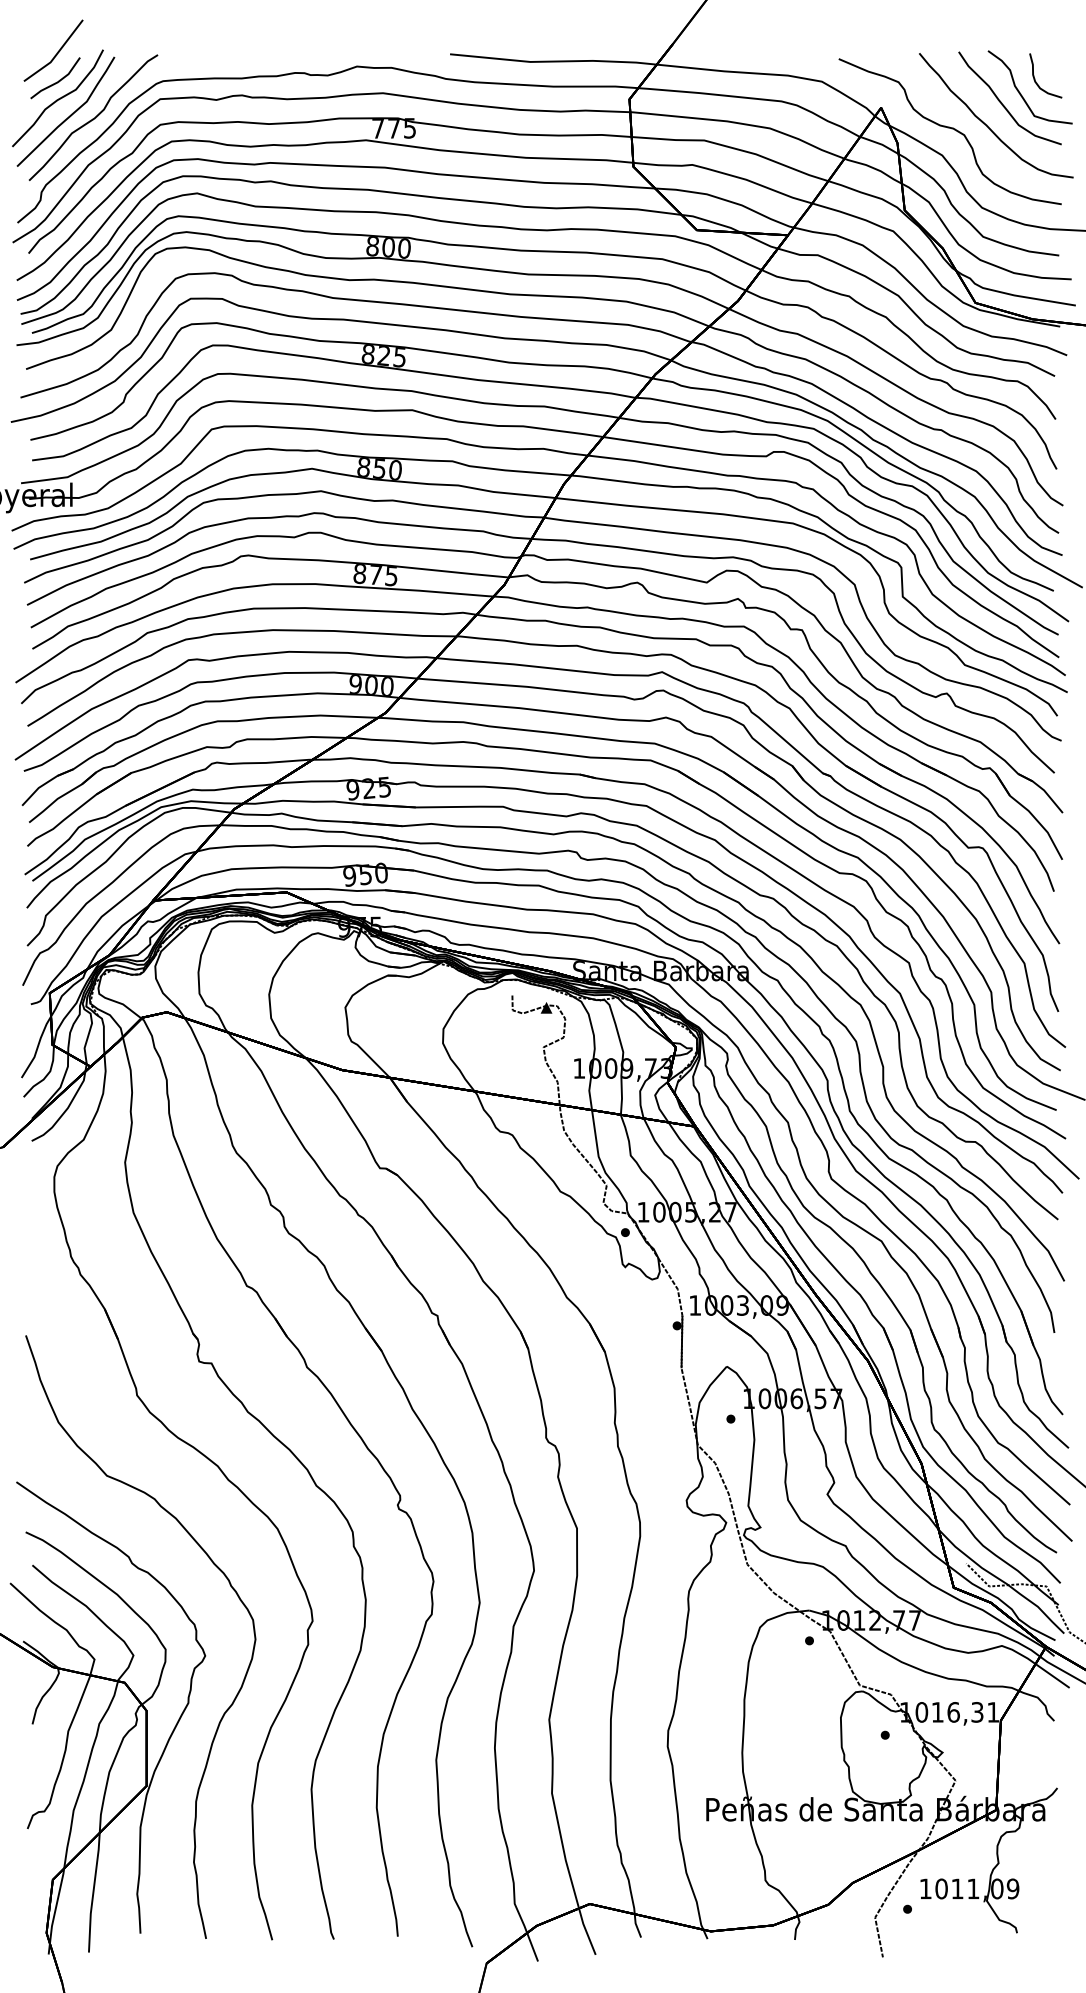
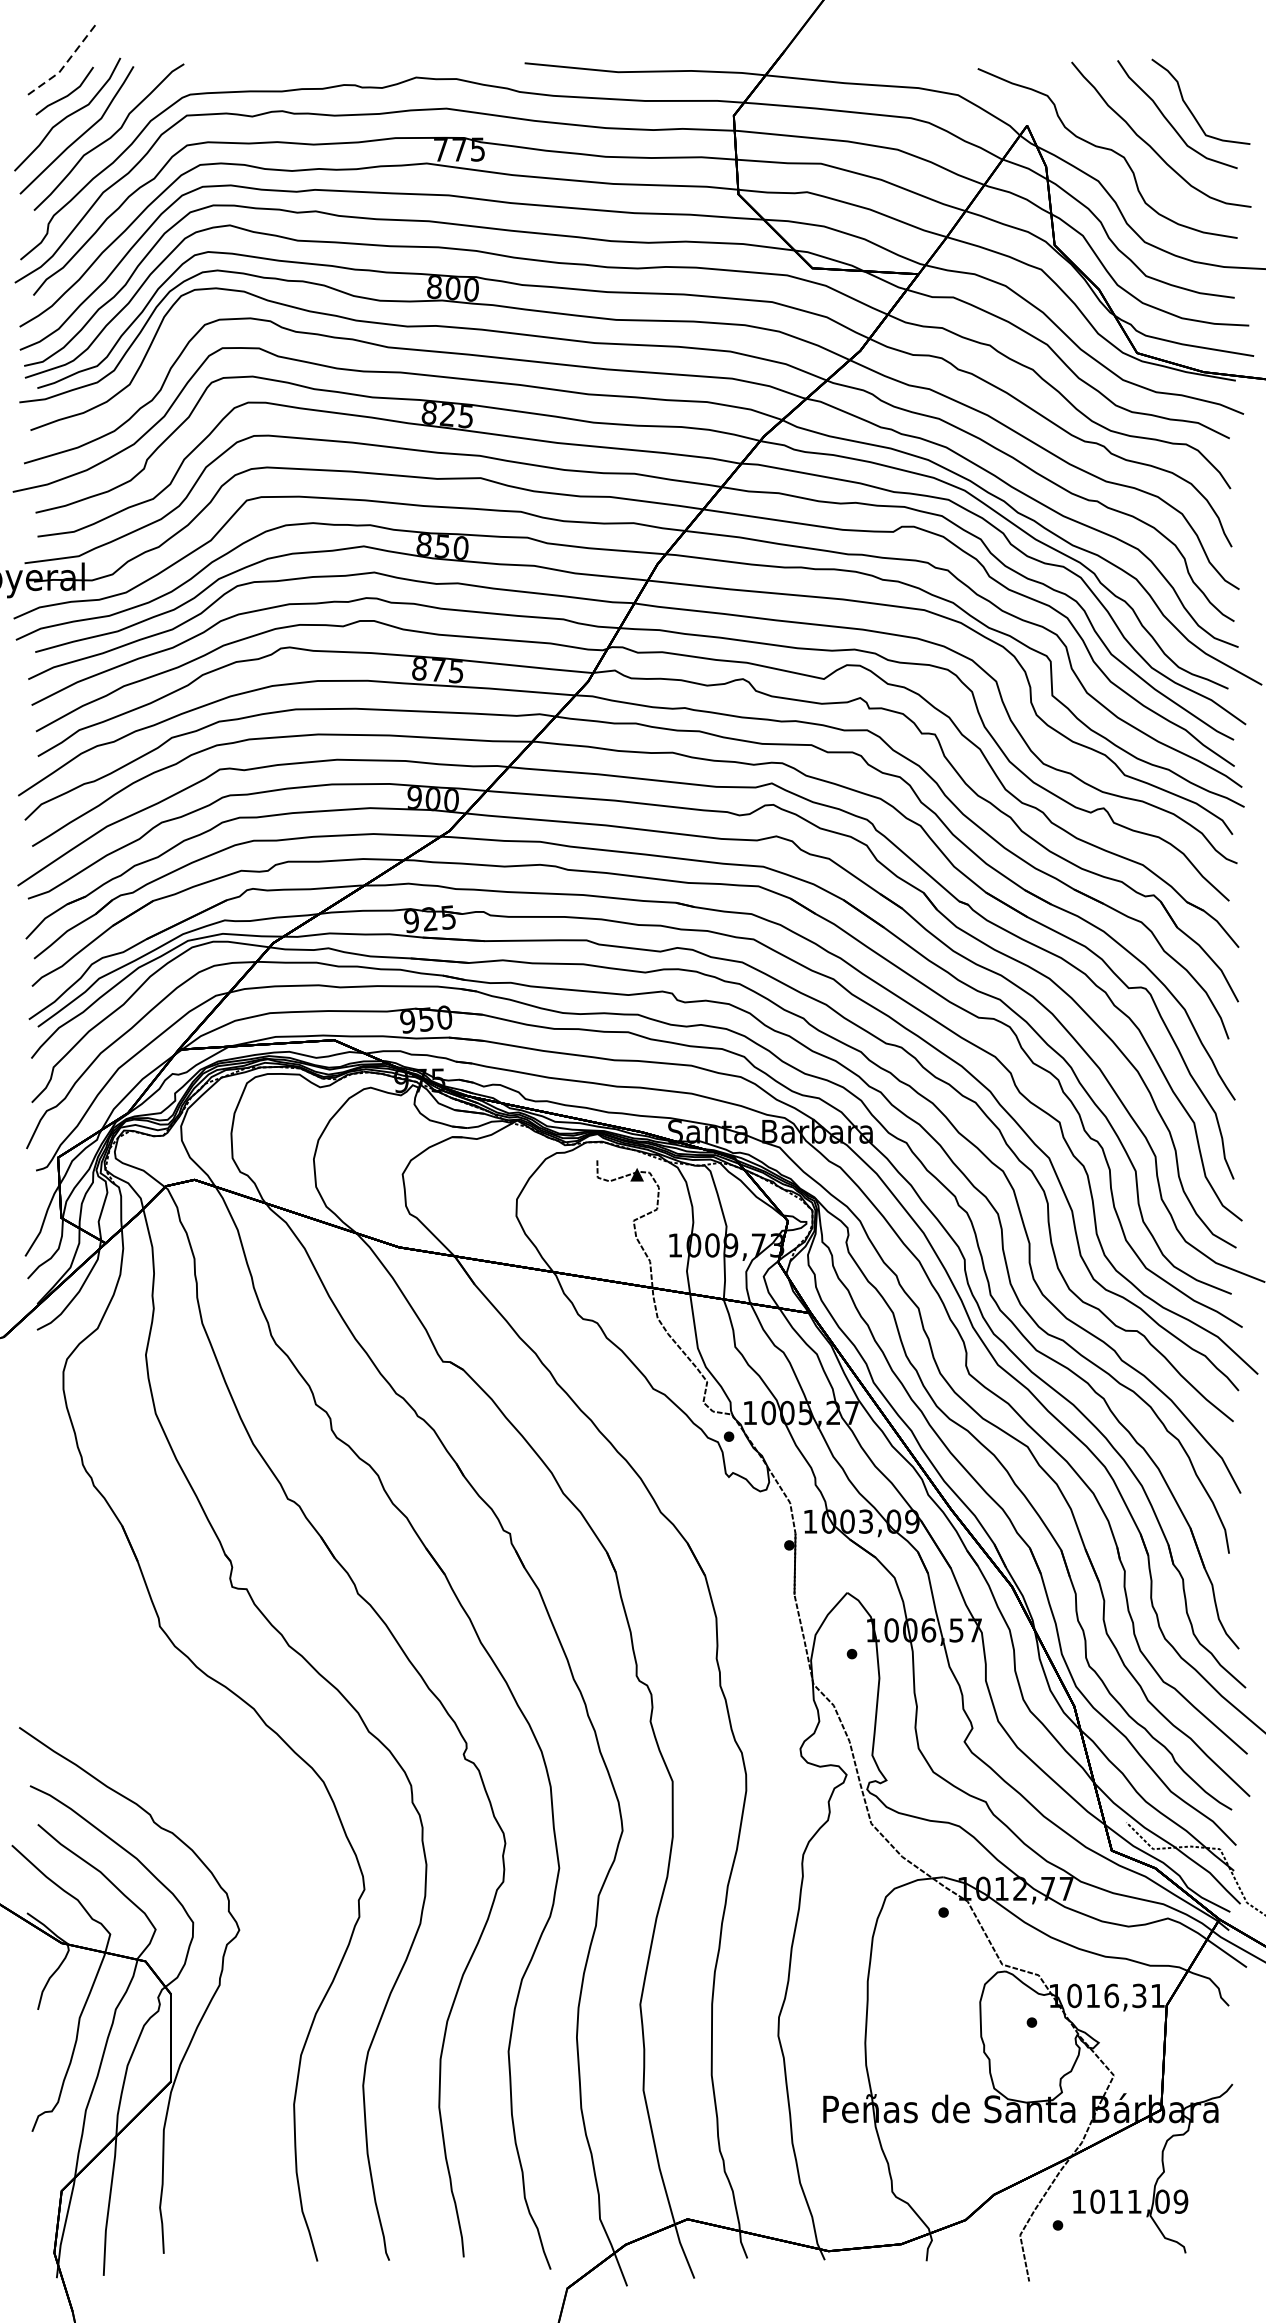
line: (56, 54) -> (65, 63), solid -> dashed
curve: (1035, 78) -> (1207, 91), removed
curve: (212, 1563) -> (247, 1822), removed

